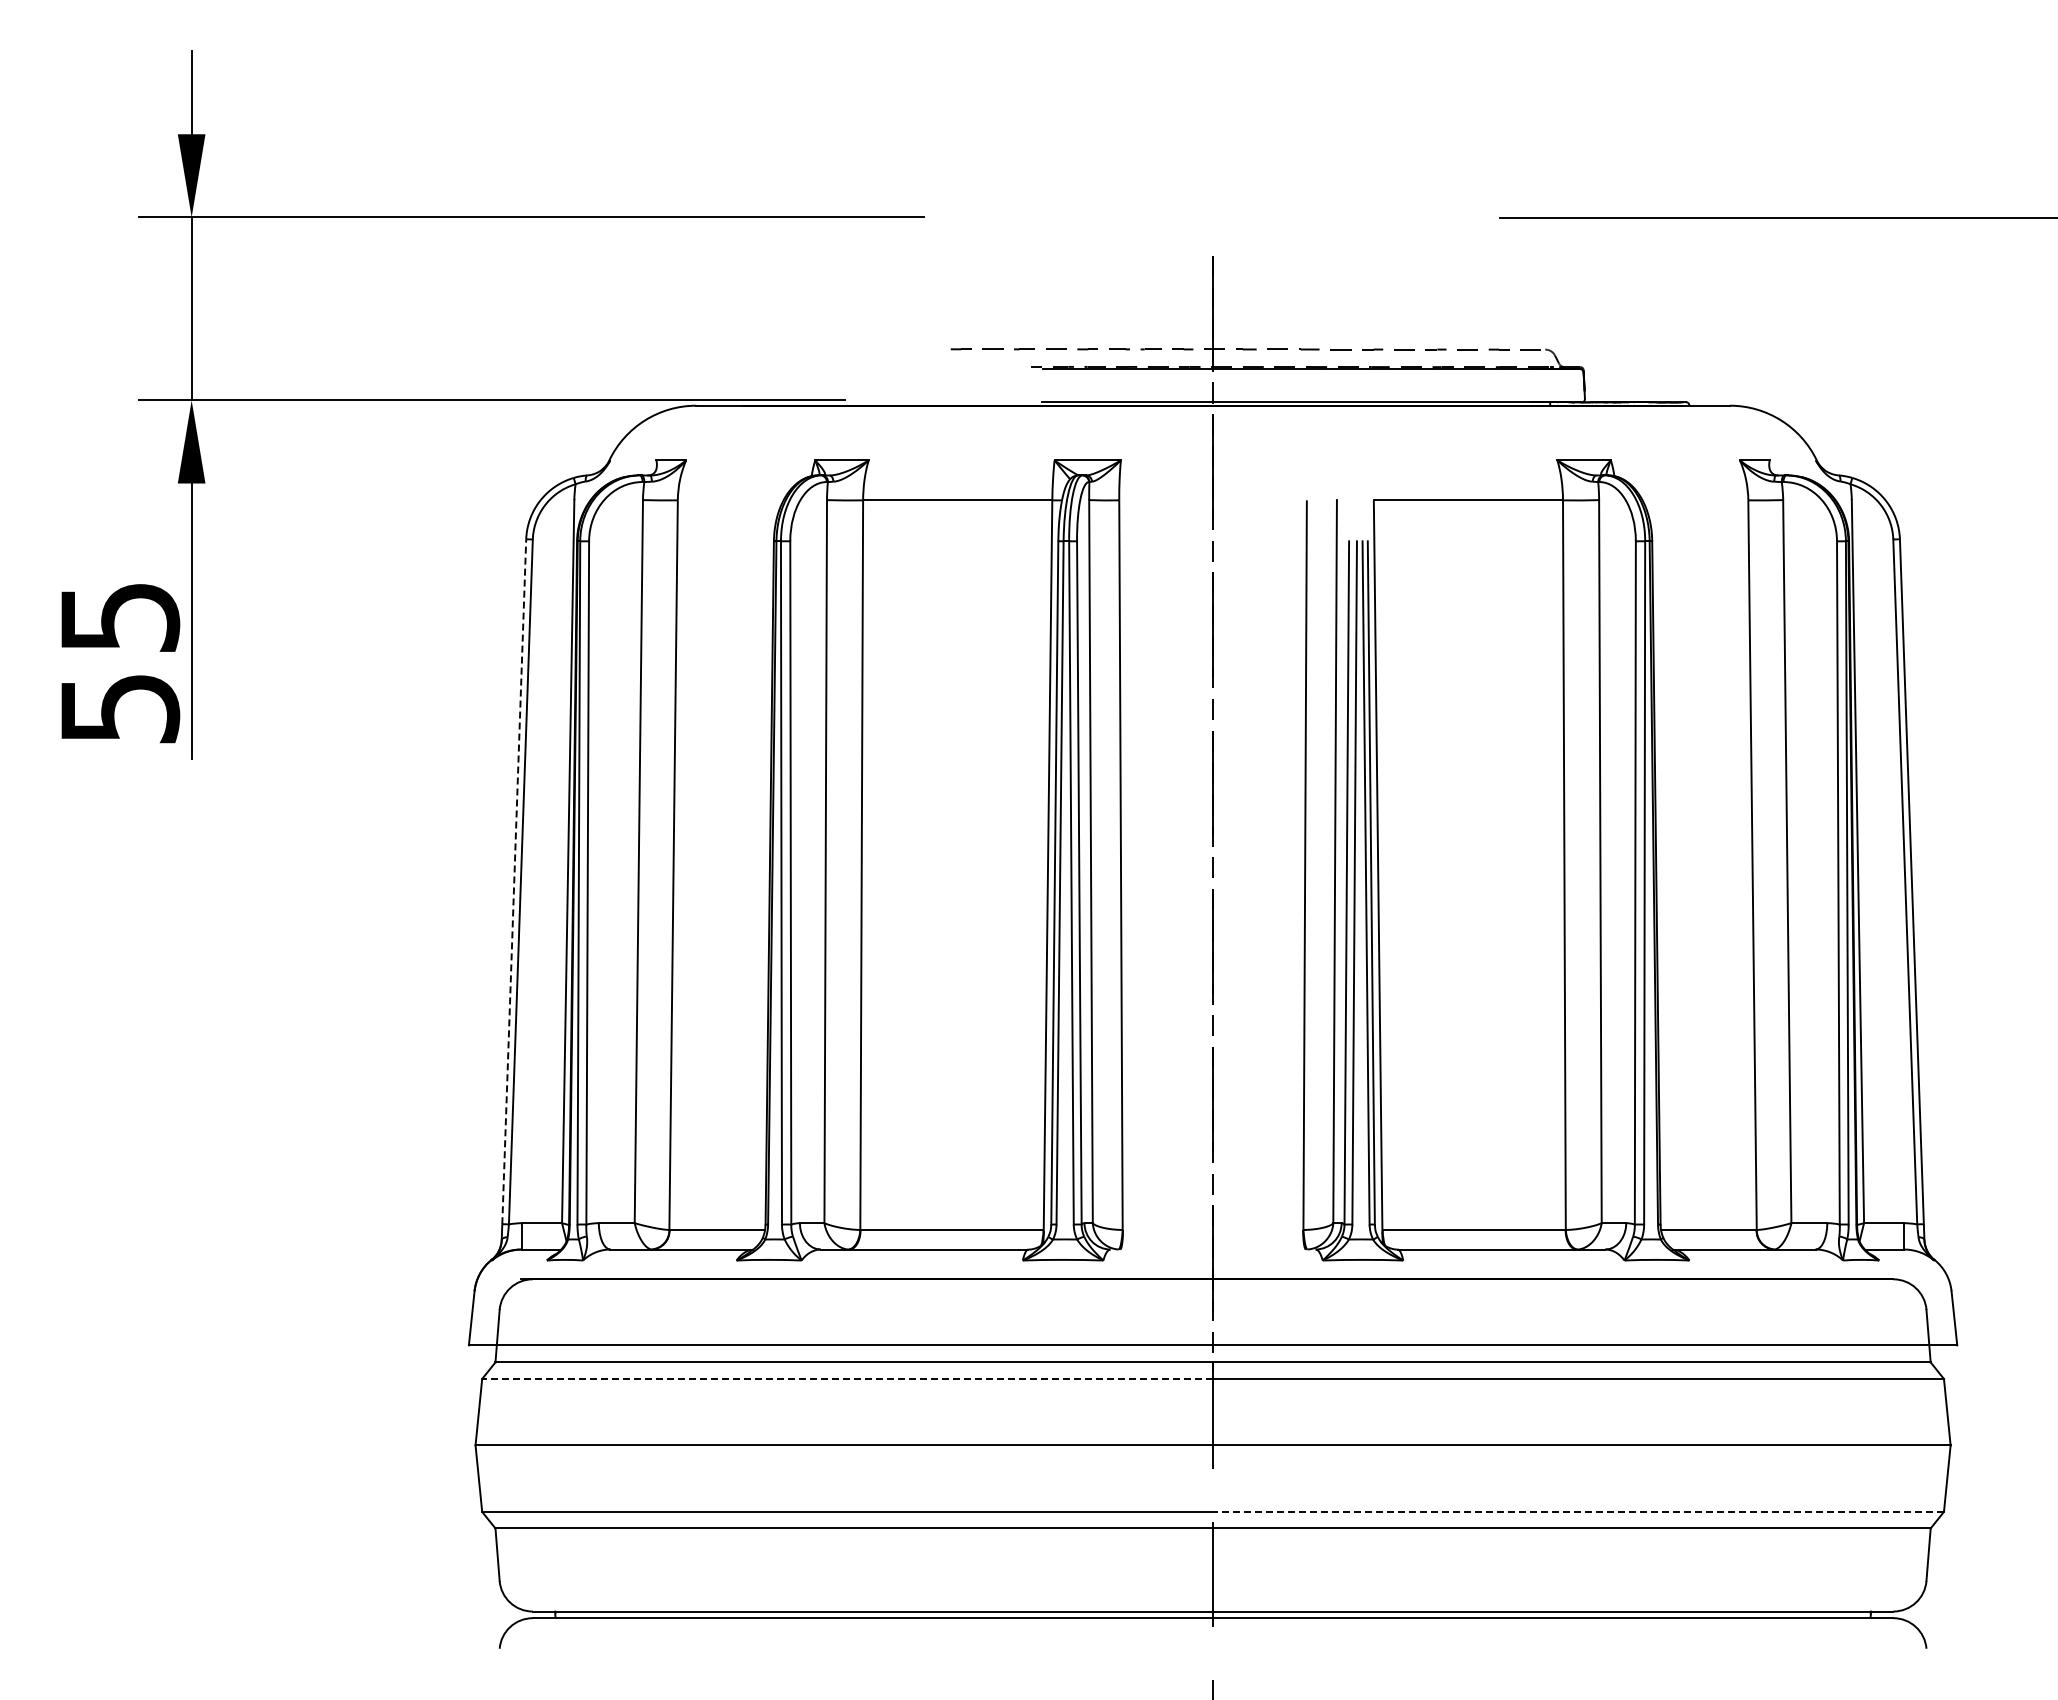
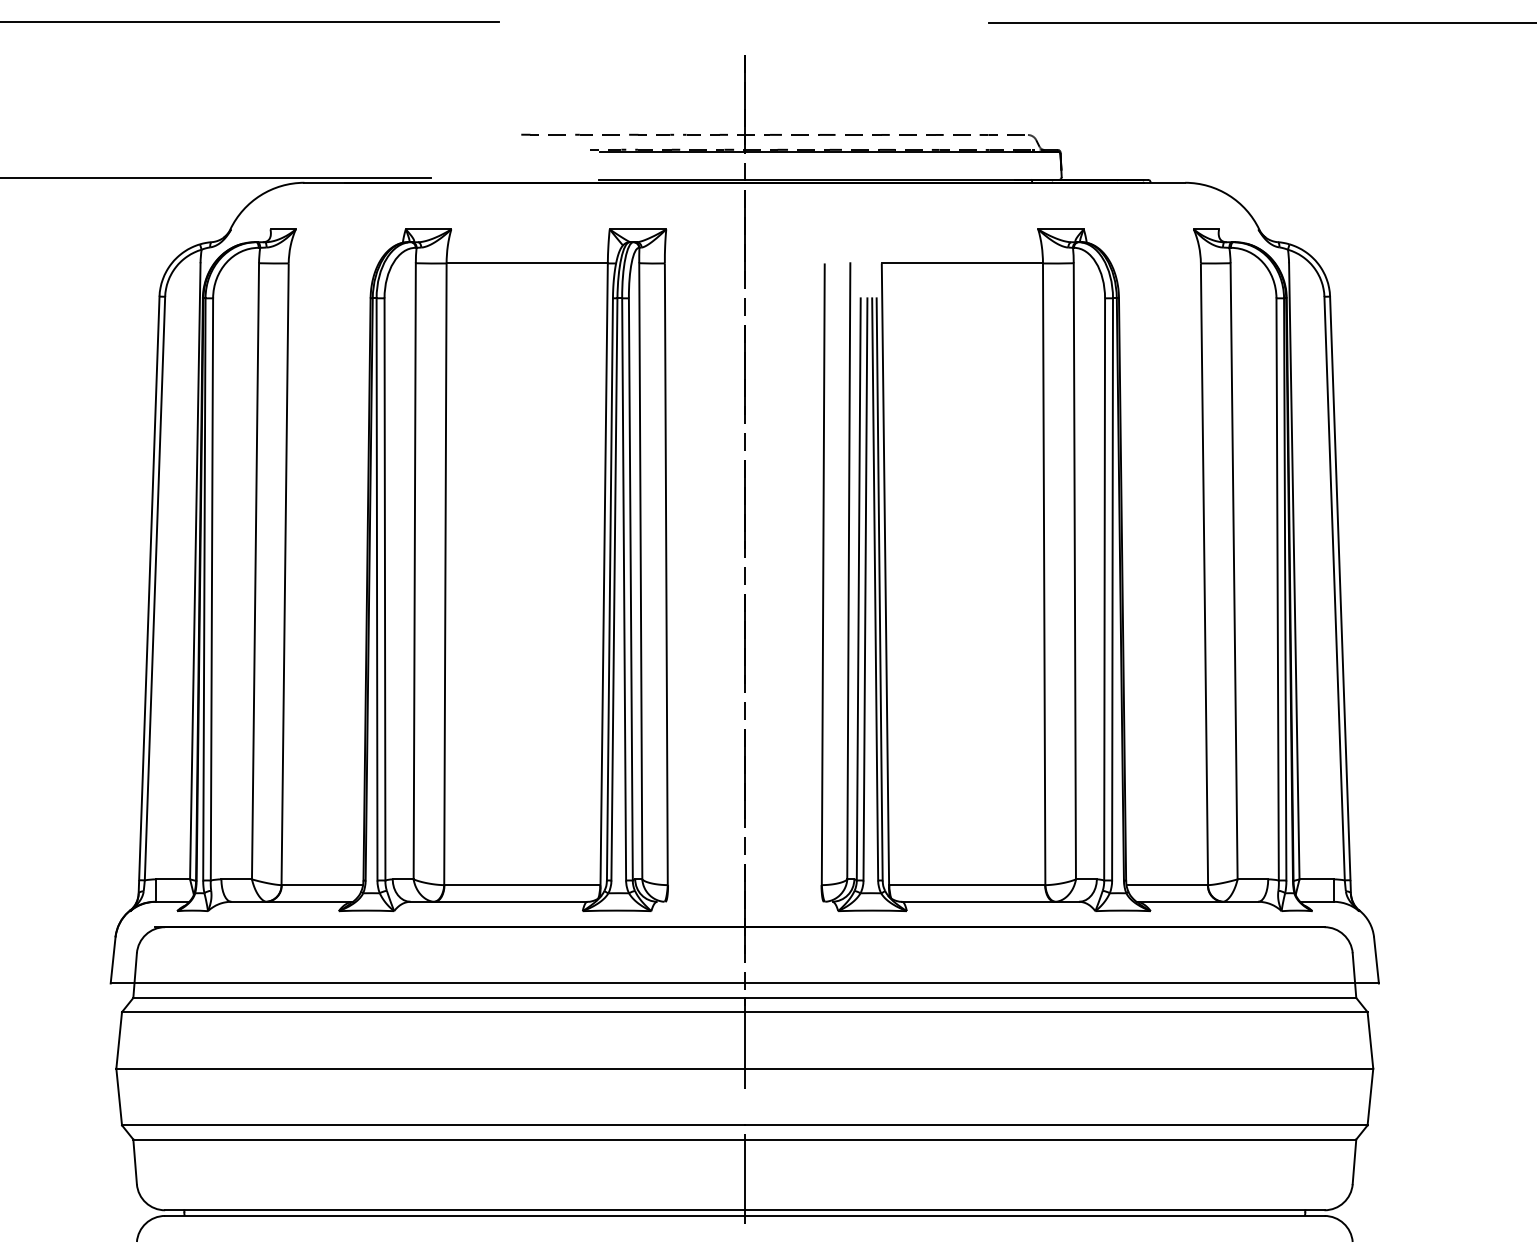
line: (514, 881) -> (149, 588), dashed -> solid
line: (847, 1378) -> (433, 1011), dashed -> solid
line: (1578, 1511) -> (1056, 1125), dashed -> solid

